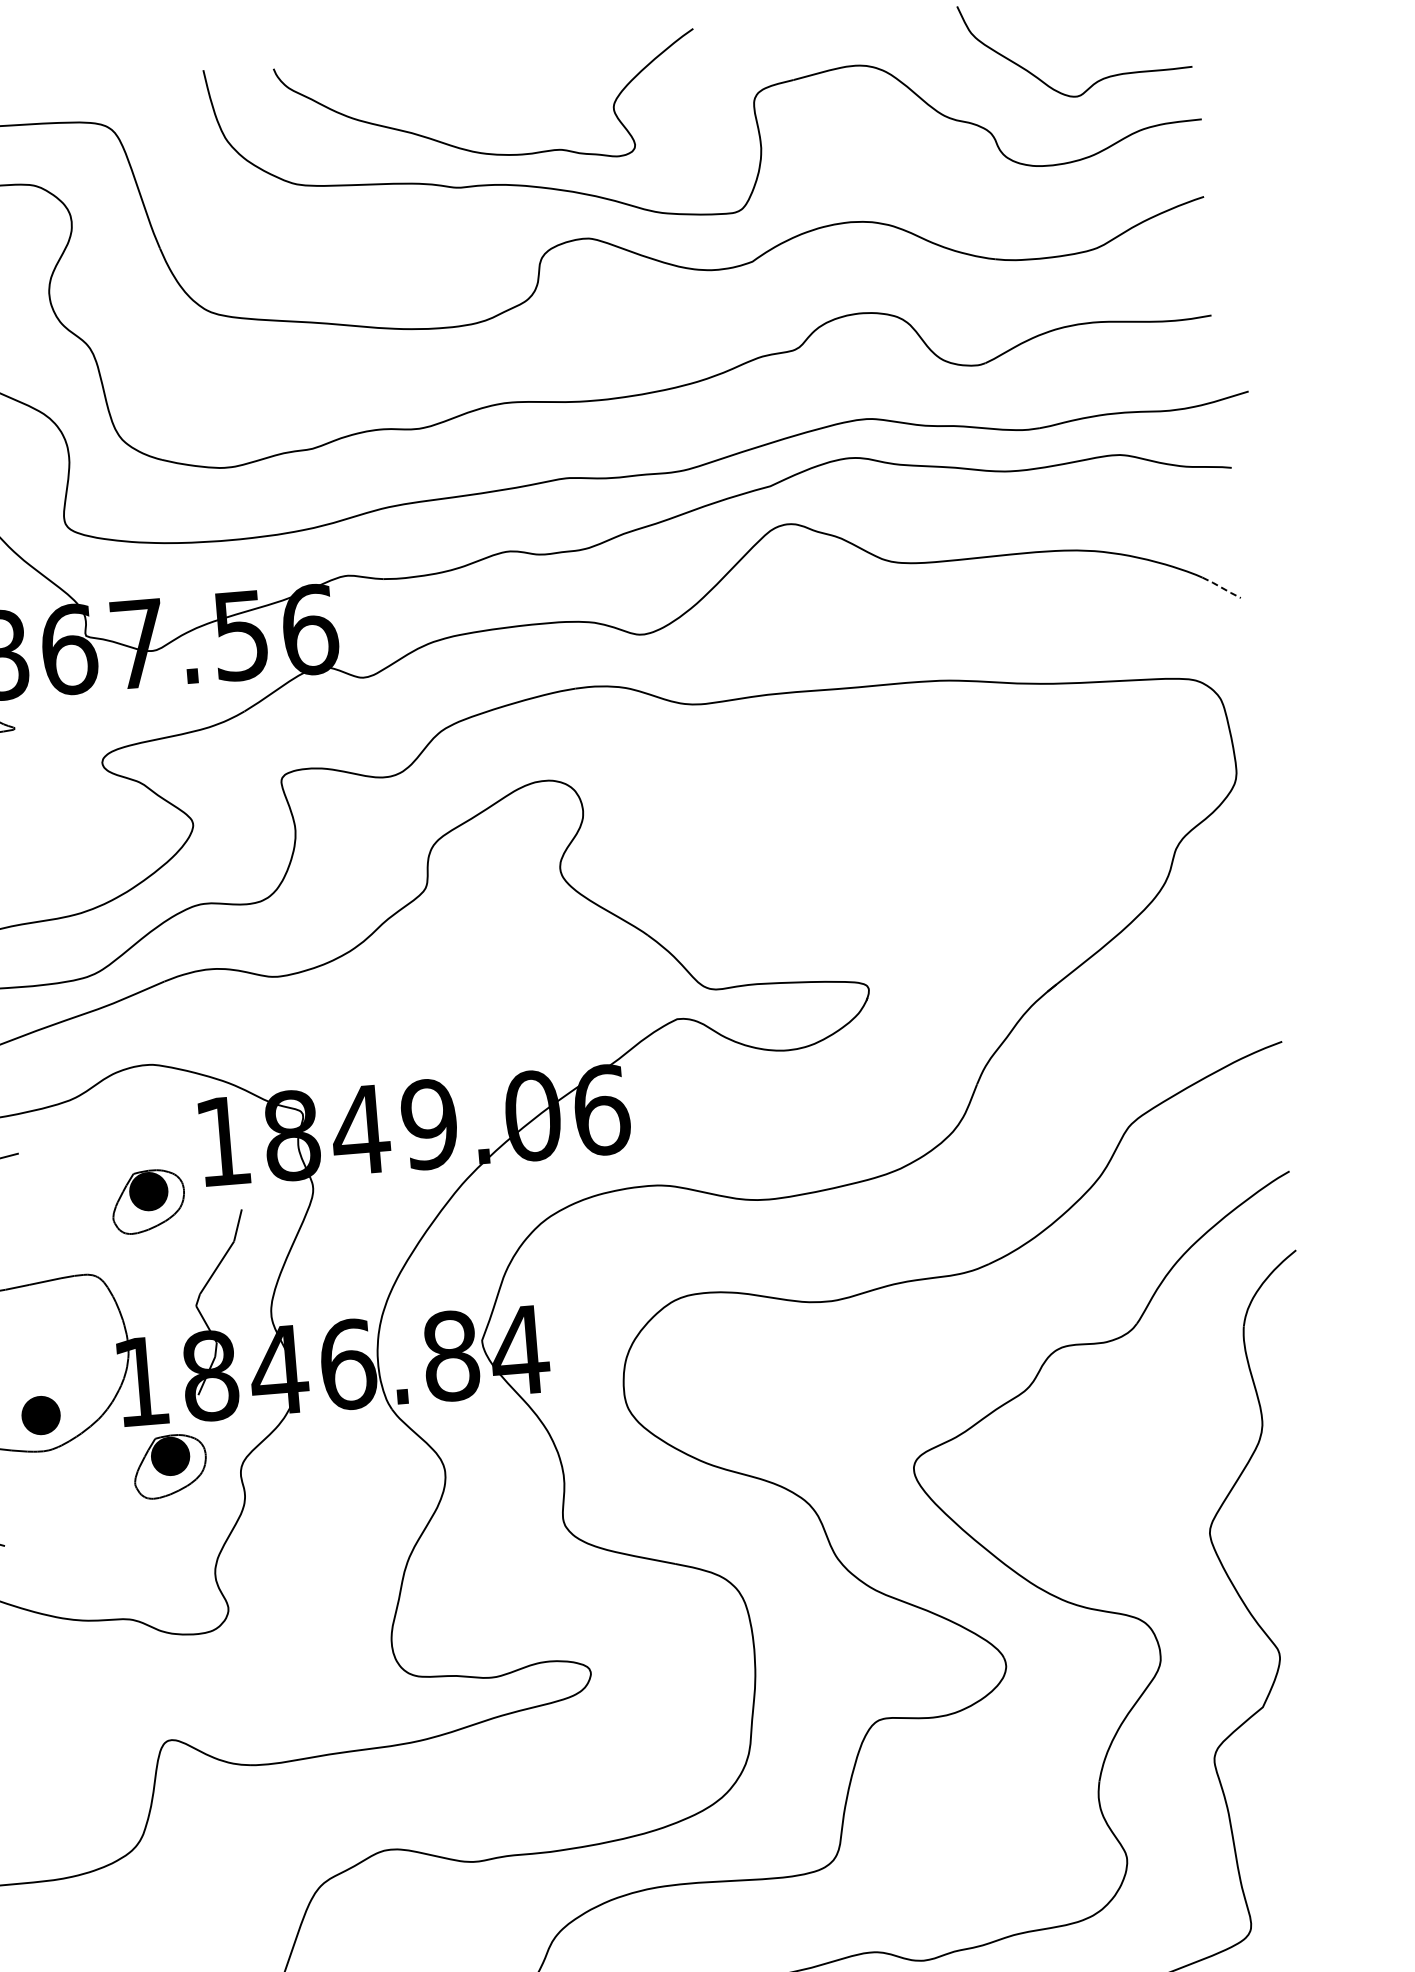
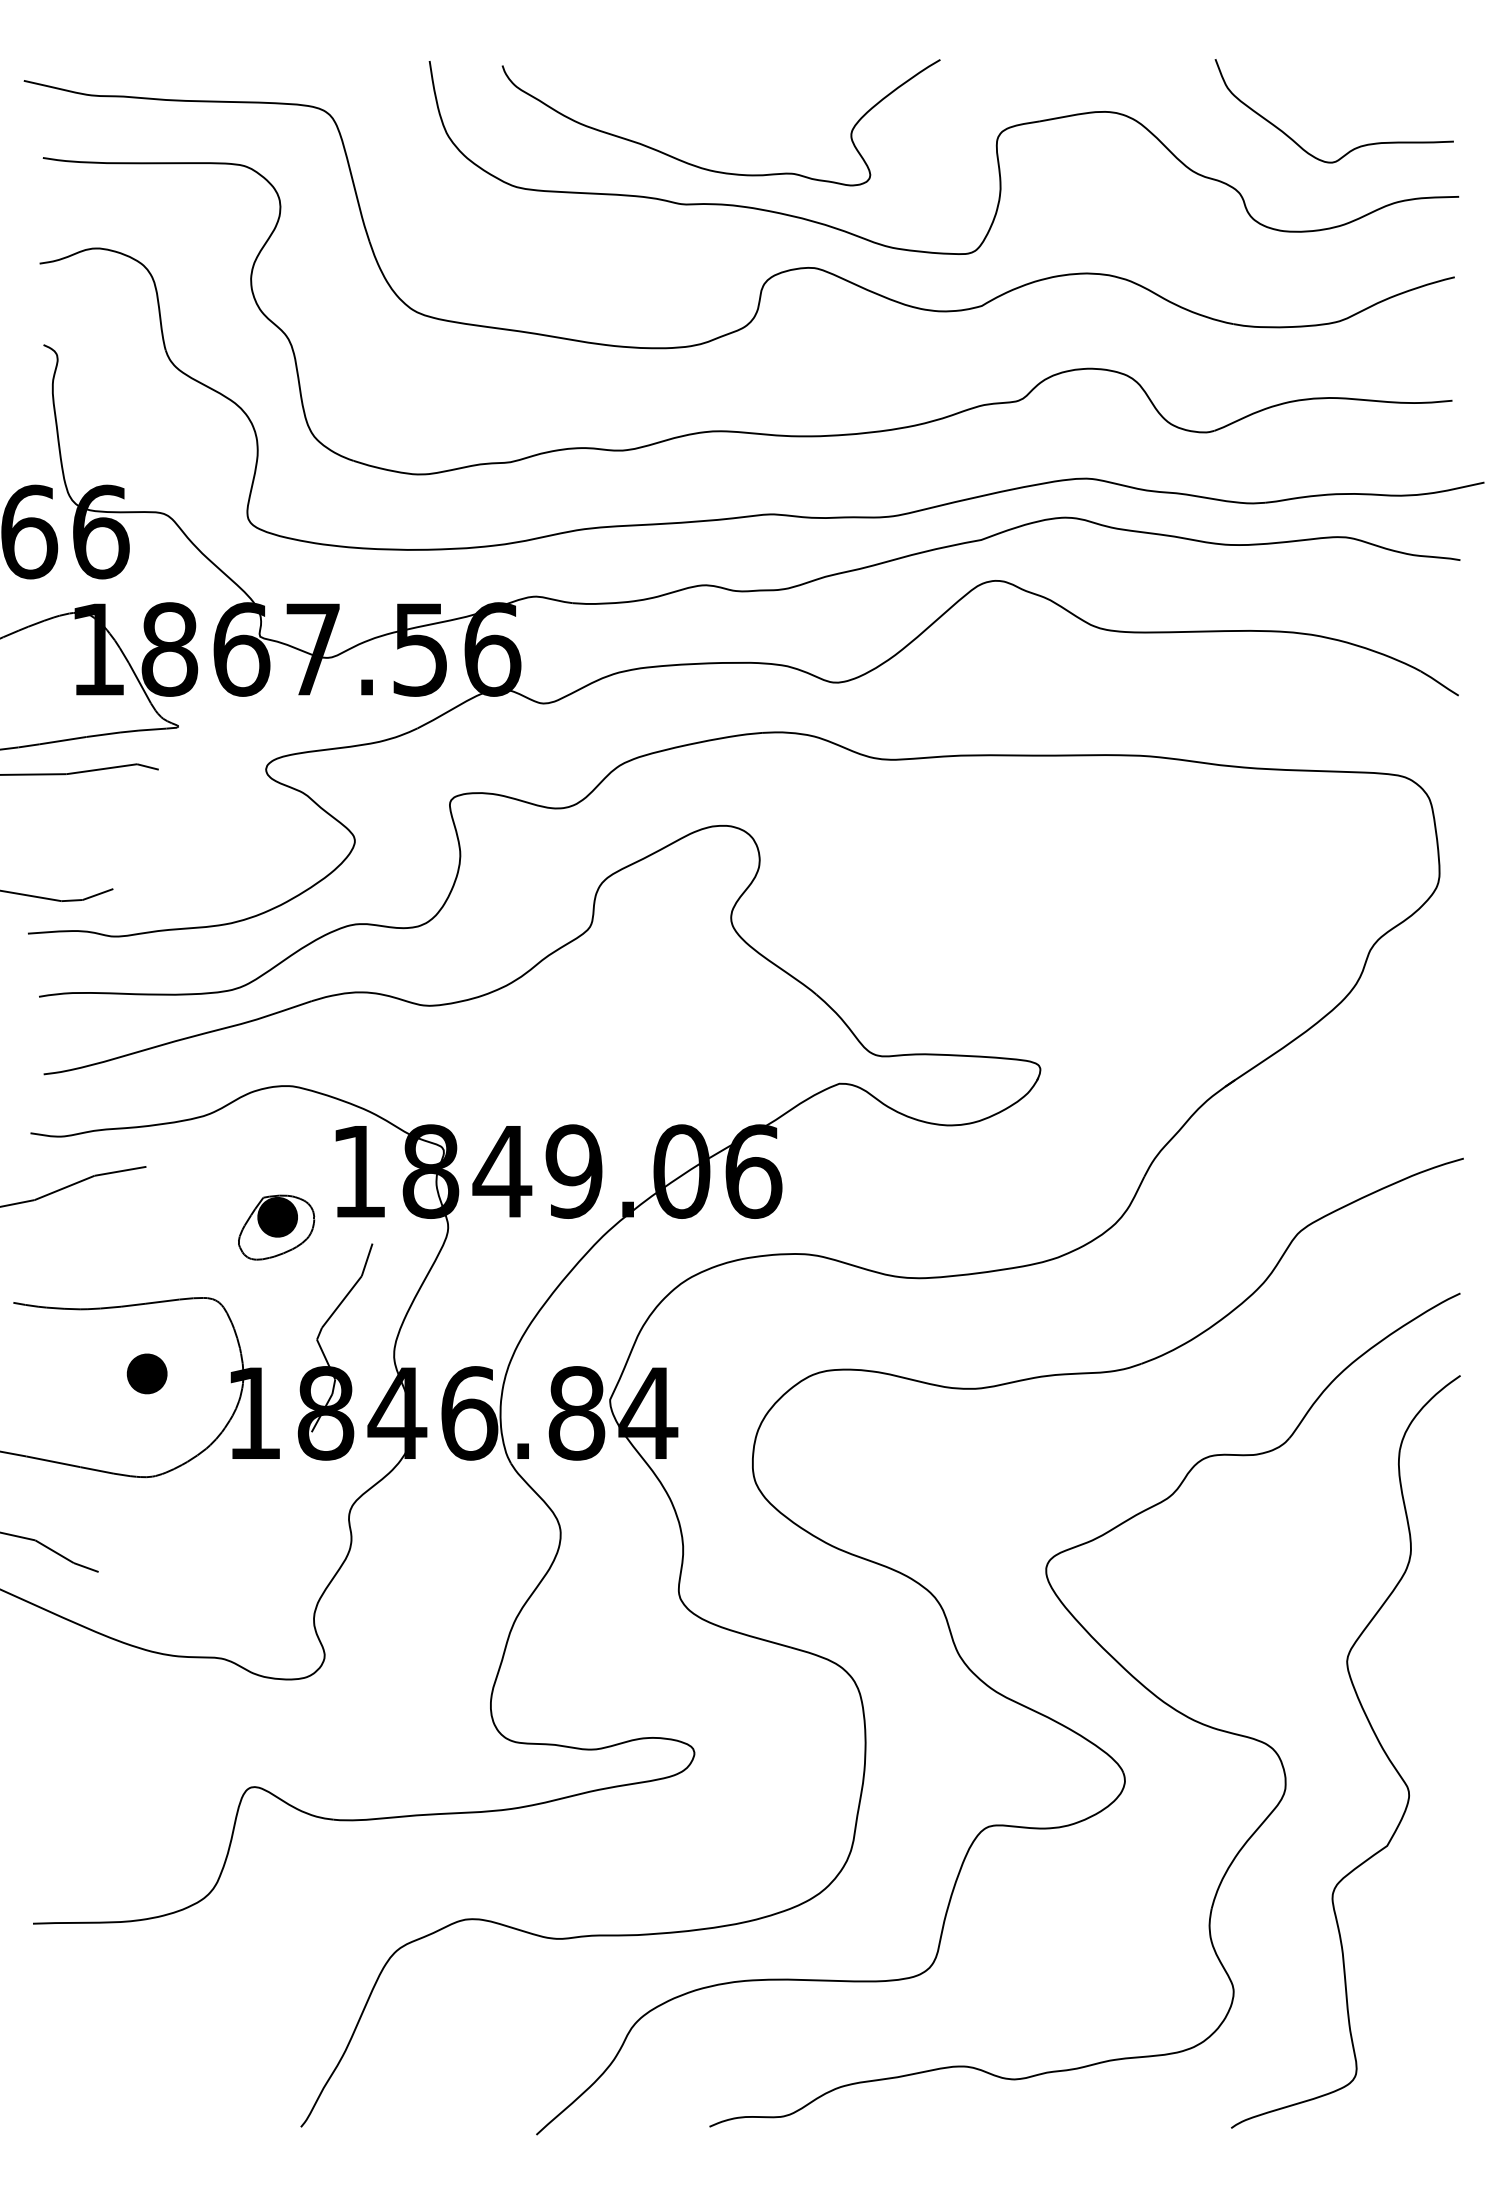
line: (1222, 587) -> (1440, 683), dashed -> solid
part: (40, 1415) -> (146, 1373), moved
part: (170, 1466) -> (276, 1503), removed

